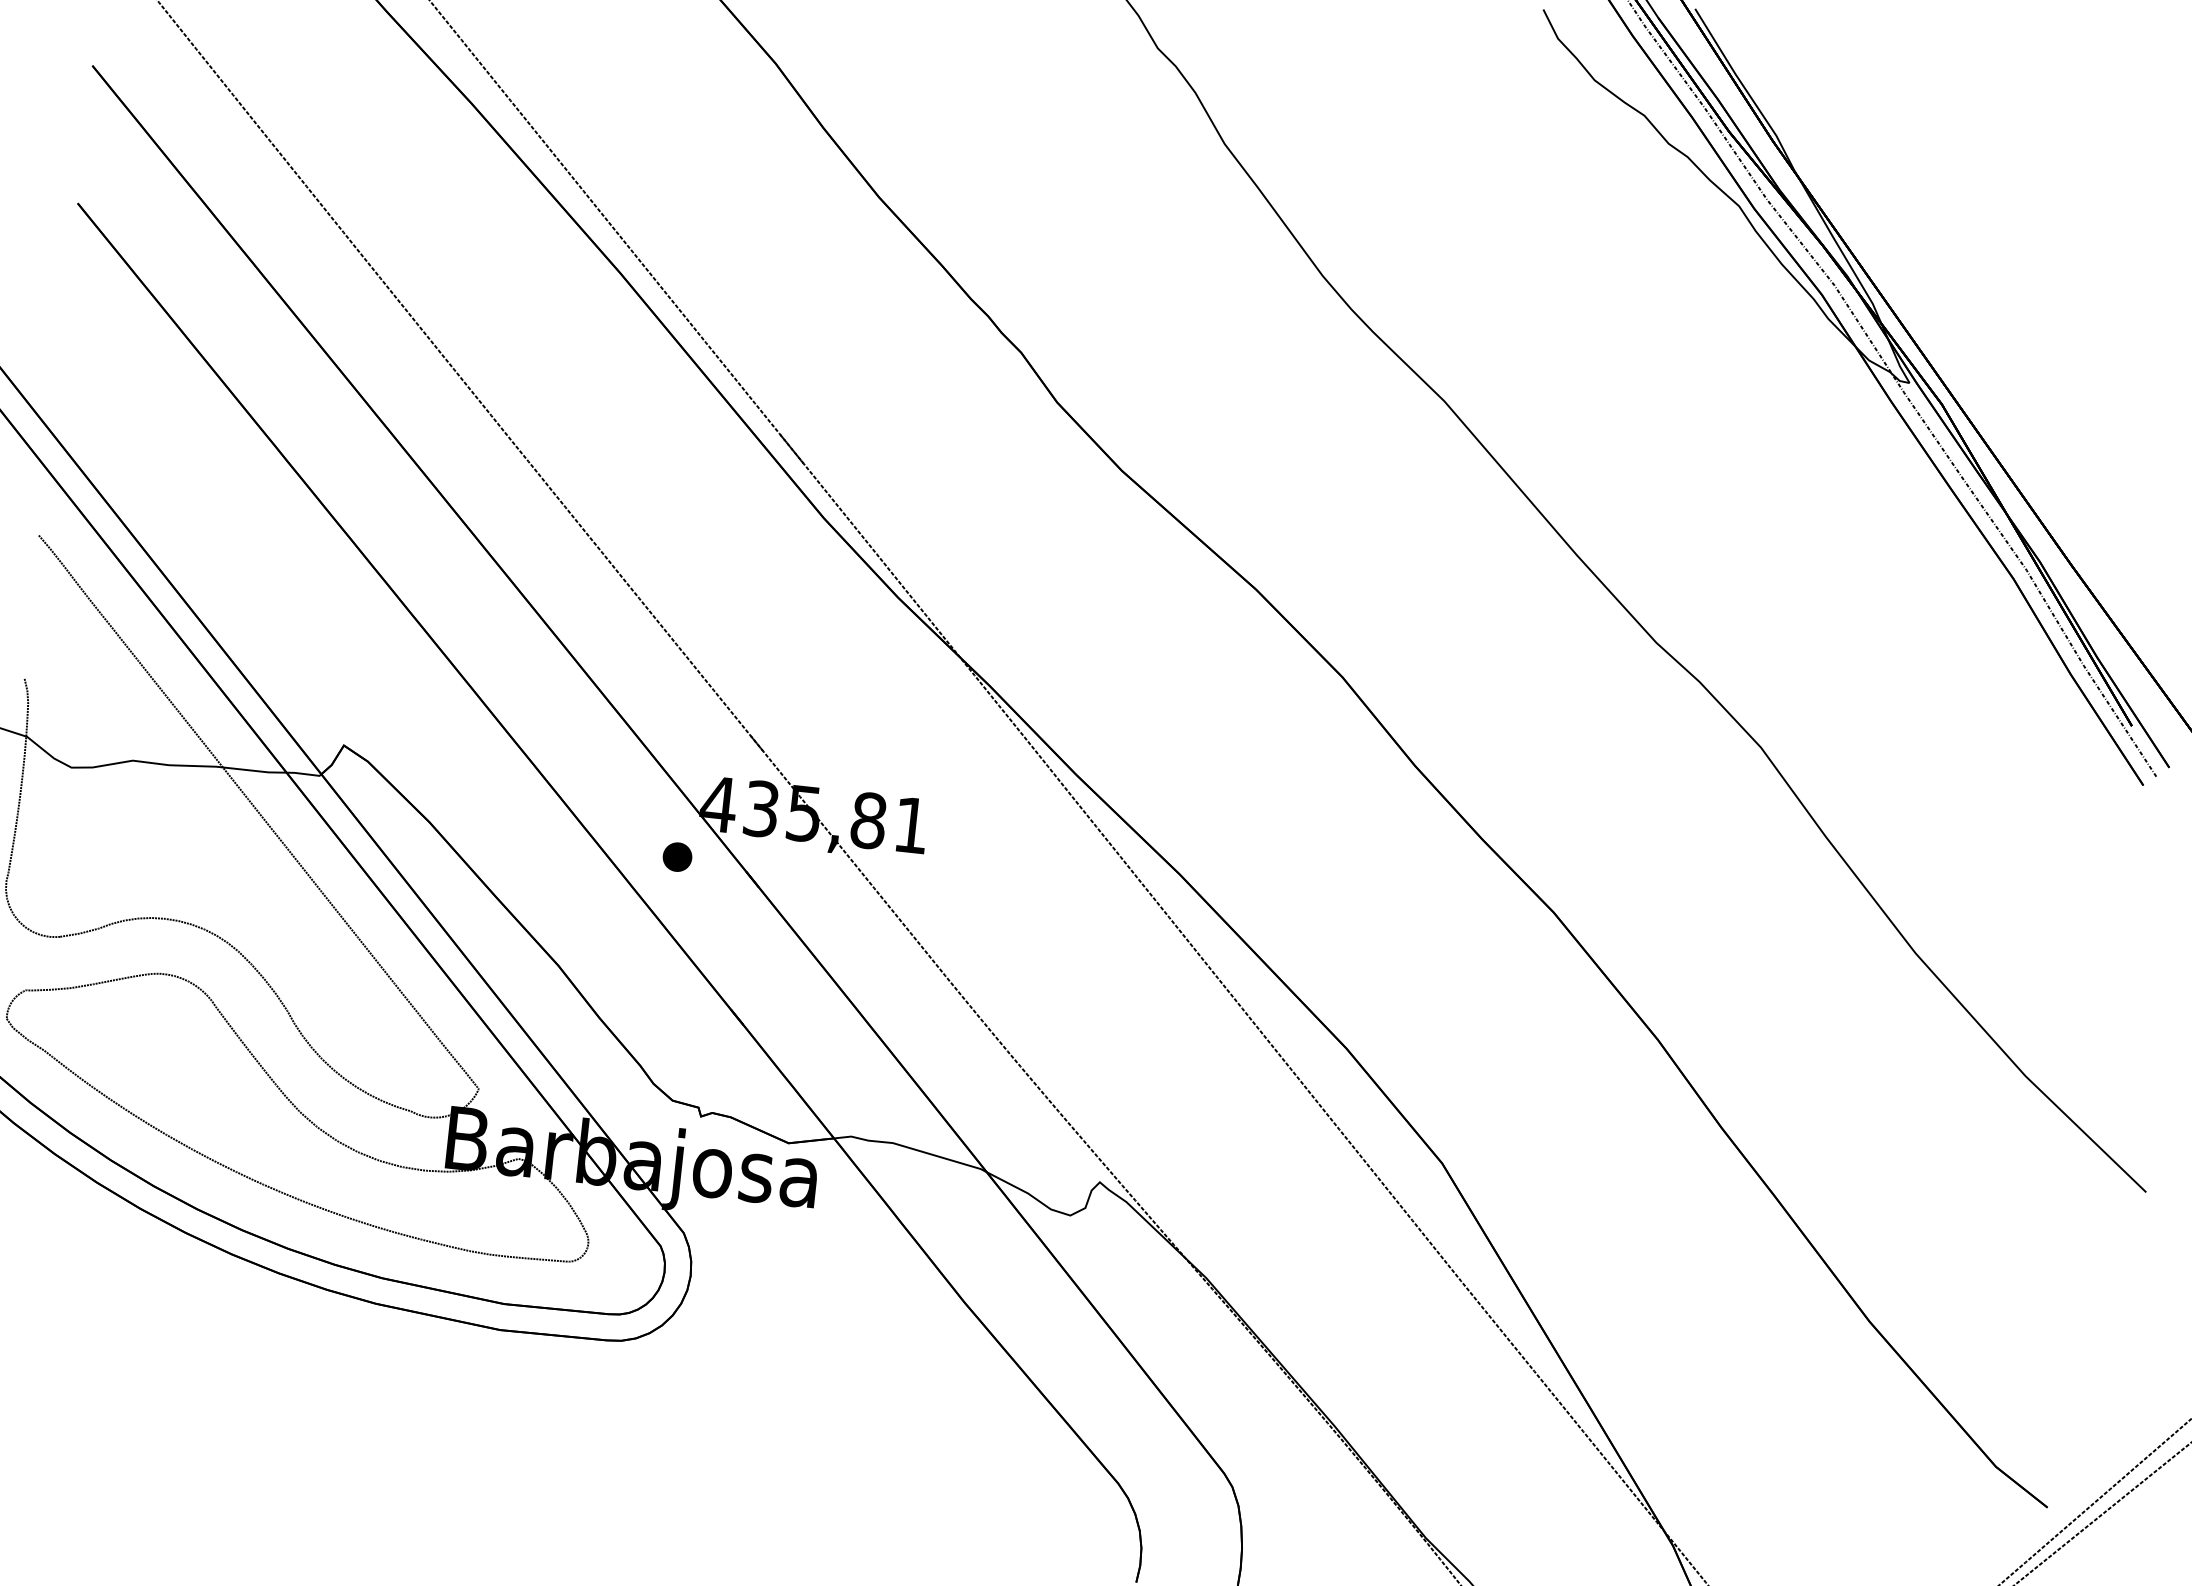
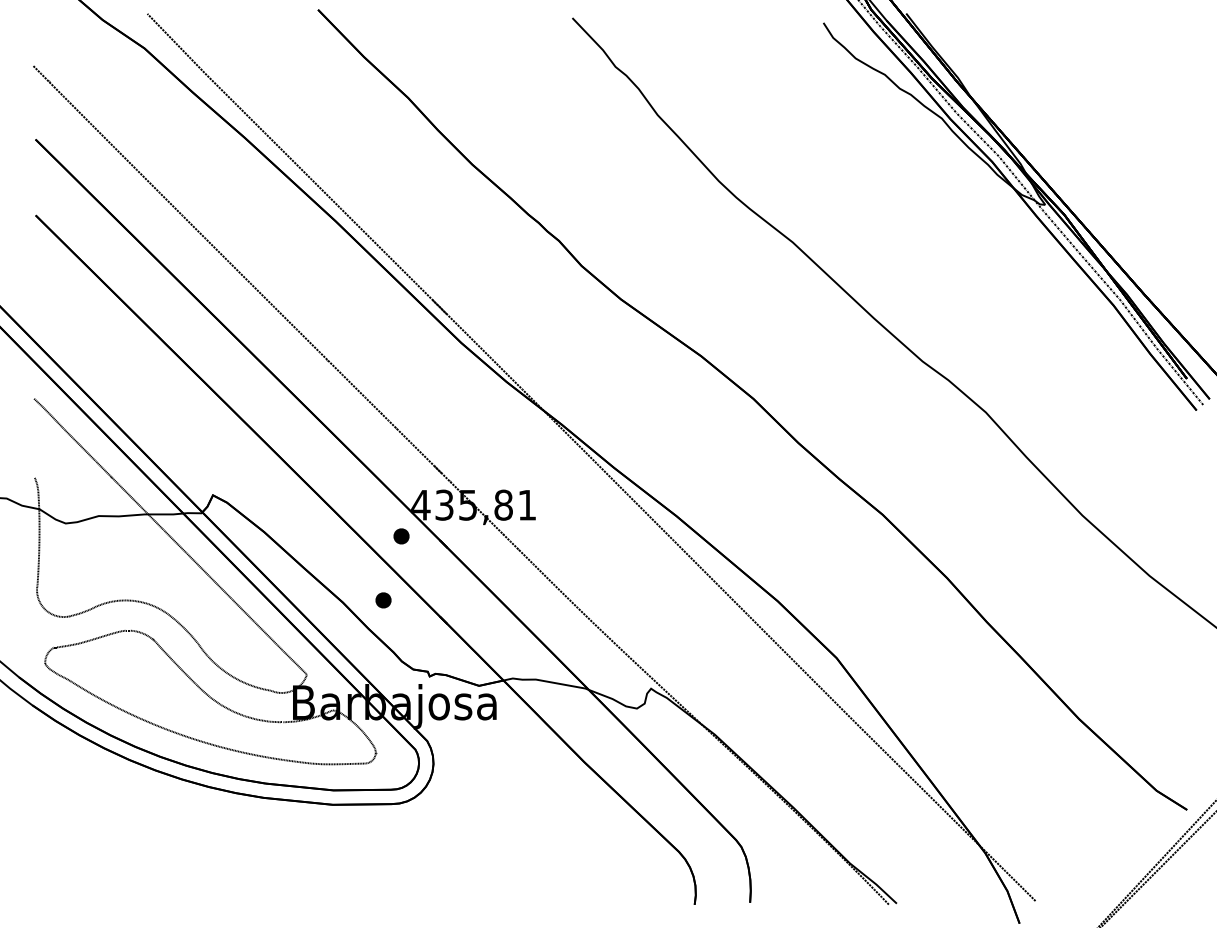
part: (632, 969) -> (383, 600), added

